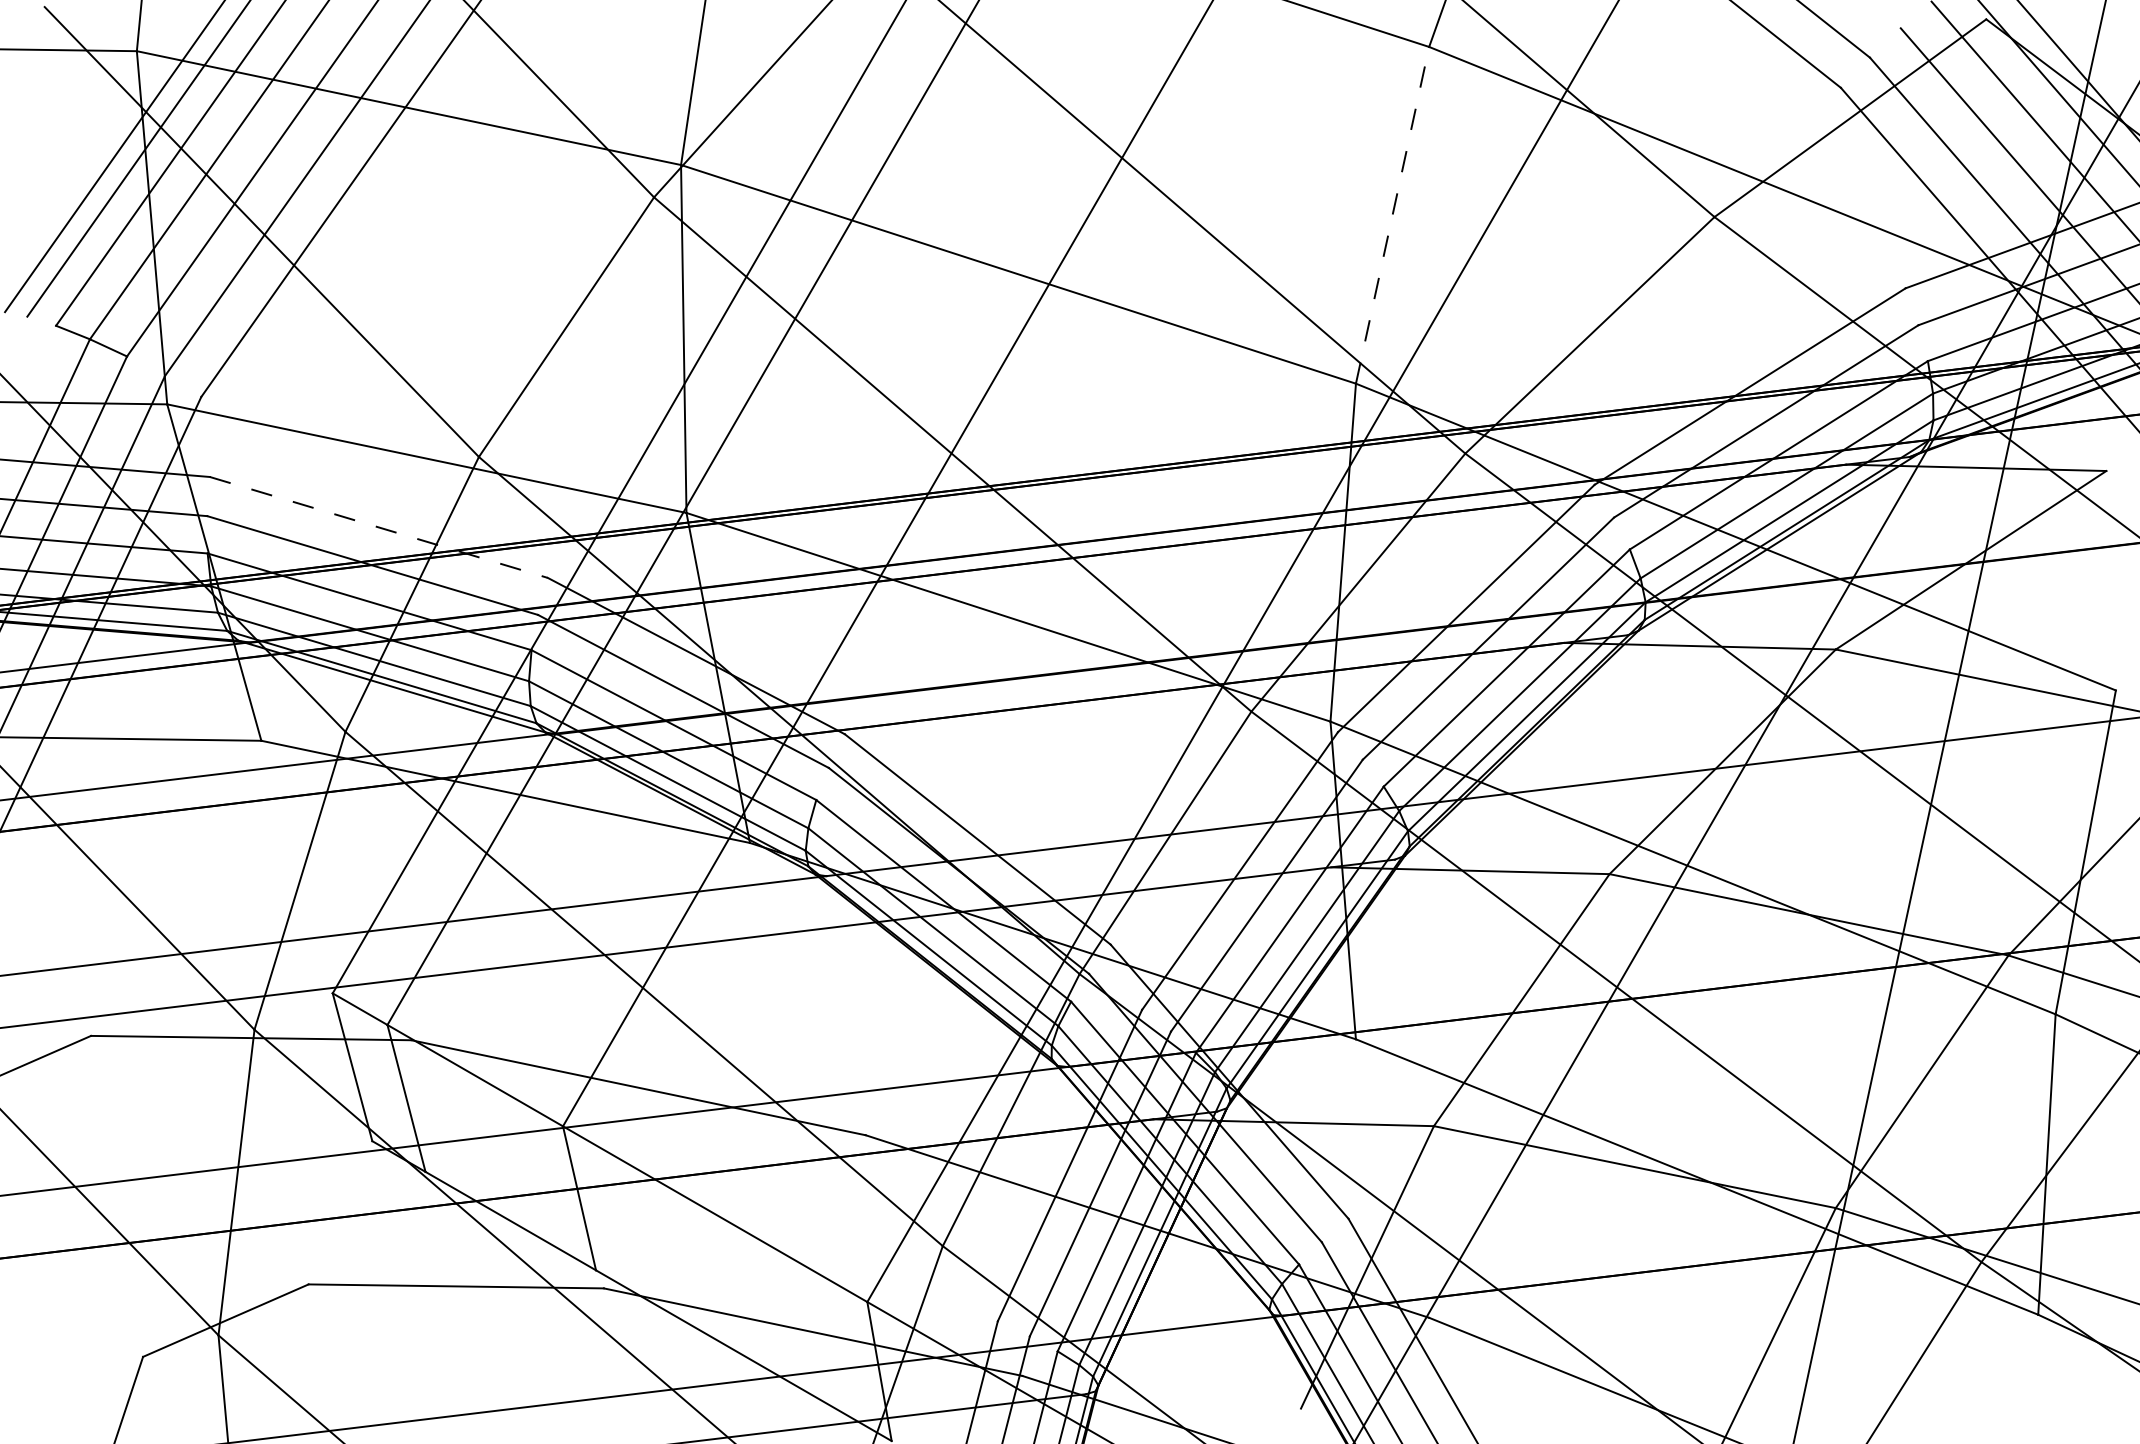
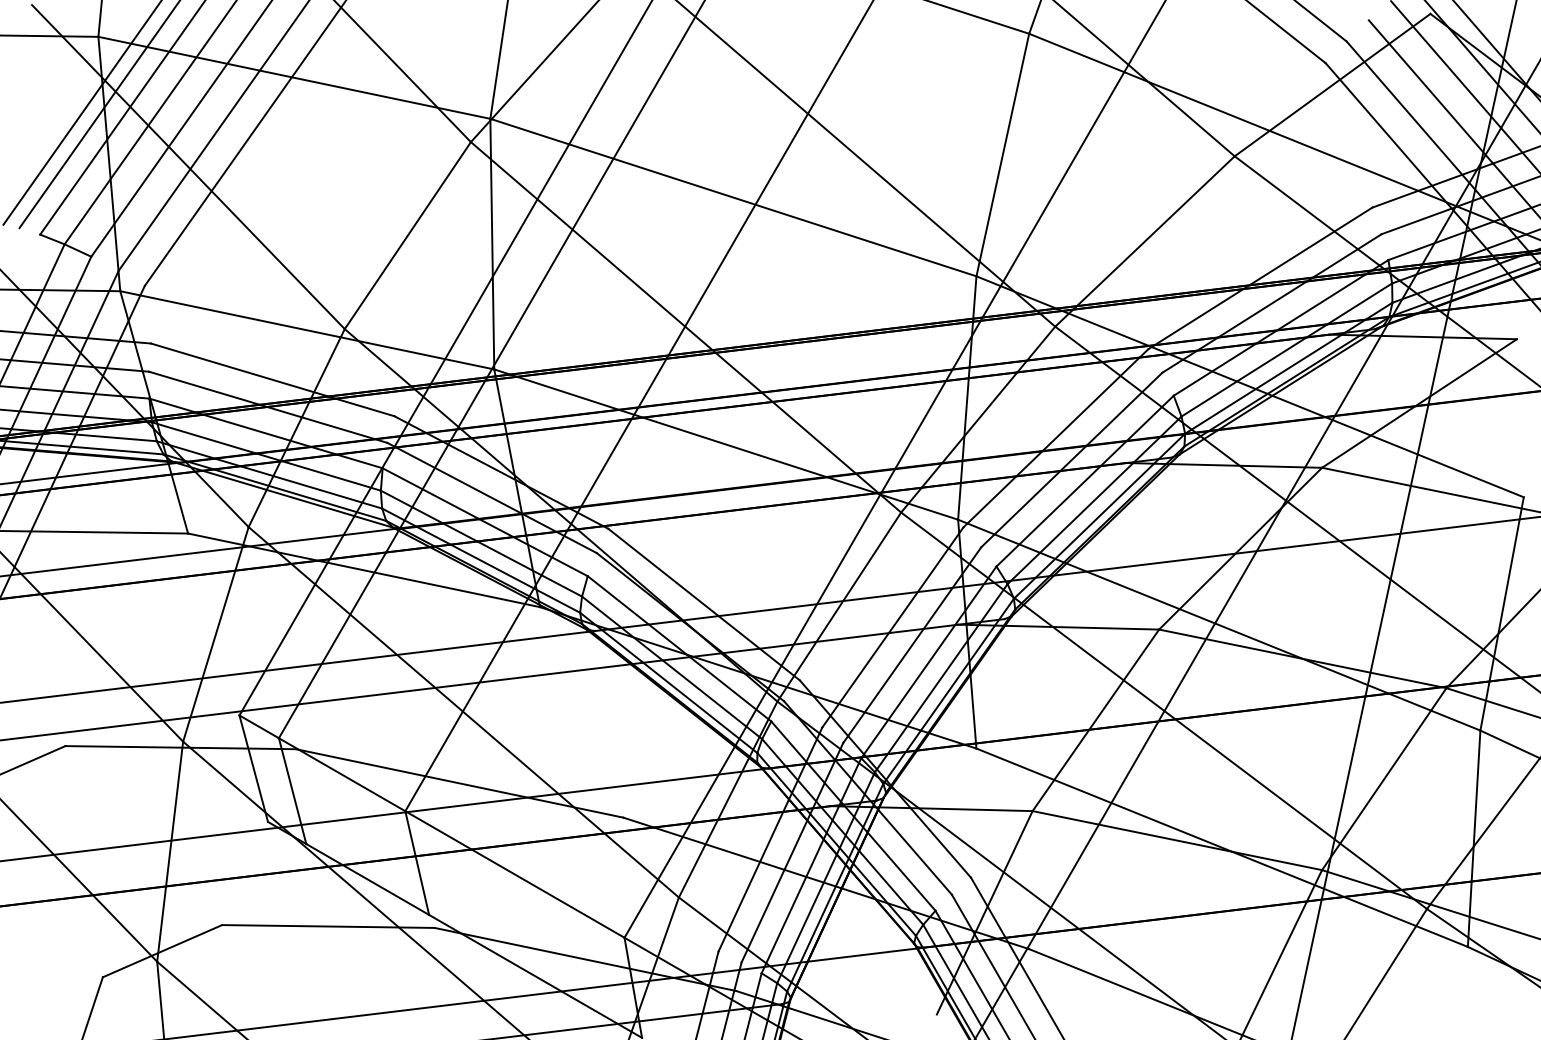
line: (1392, 214) -> (1002, 154), dashed -> solid
line: (378, 526) -> (272, 379), dashed -> solid

